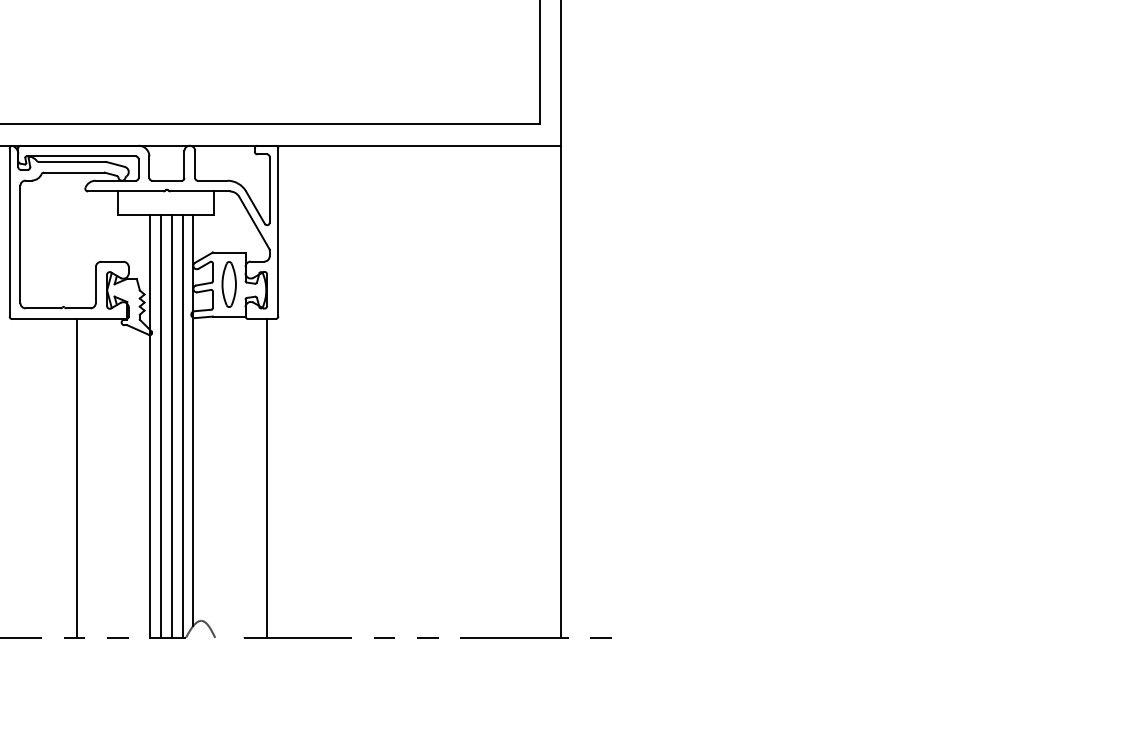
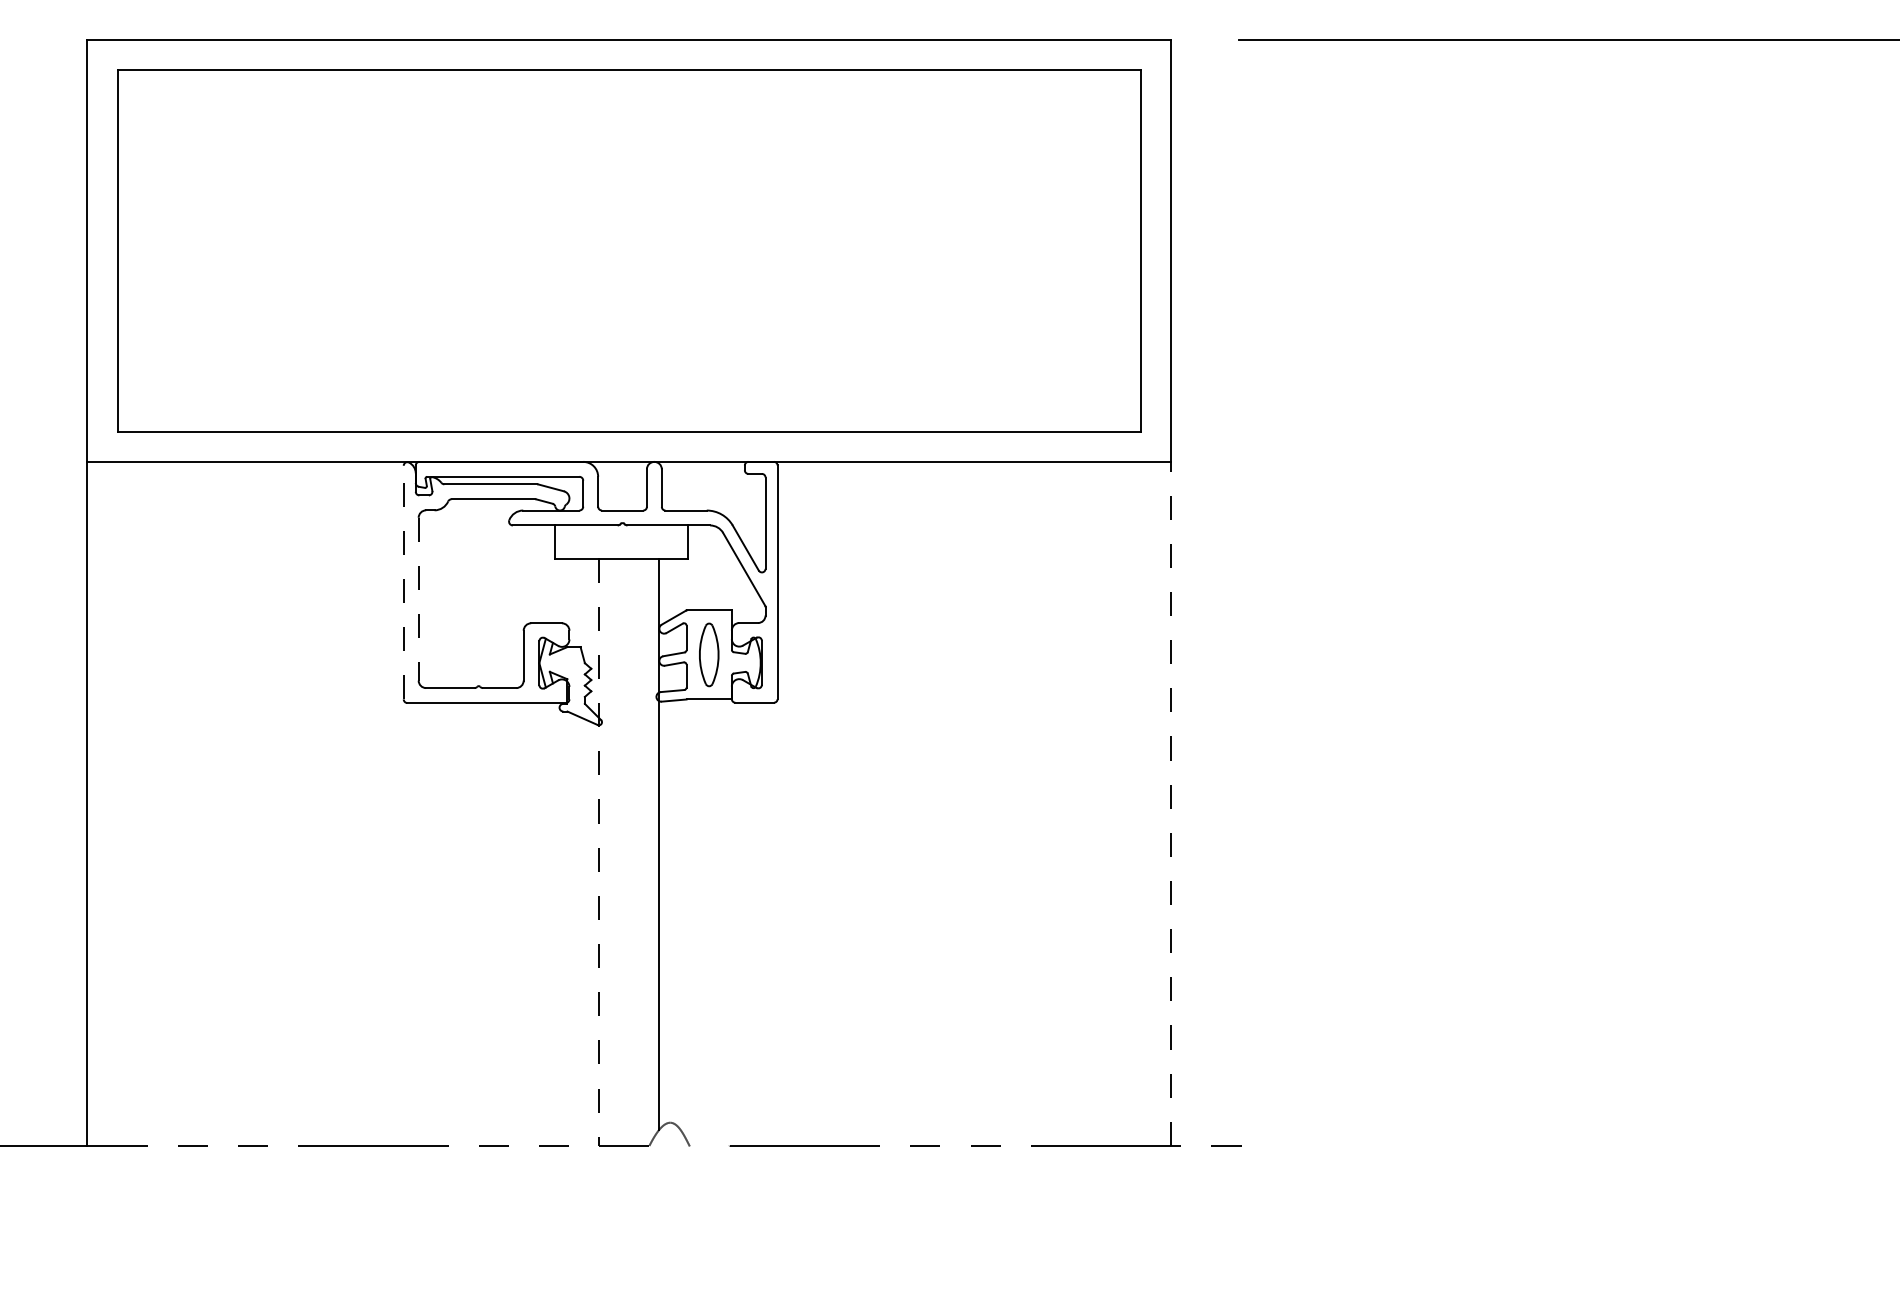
line: (9, 232) -> (403, 582), solid -> dashed
line: (20, 244) -> (418, 599), solid -> dashed
line: (561, 391) -> (1171, 803), solid -> dashed
line: (161, 425) -> (614, 851), removed
line: (171, 425) -> (629, 851), removed
line: (182, 425) -> (644, 851), removed
line: (150, 426) -> (599, 852), solid -> dashed
line: (266, 477) -> (761, 923), removed
line: (77, 478) -> (497, 924), removed

